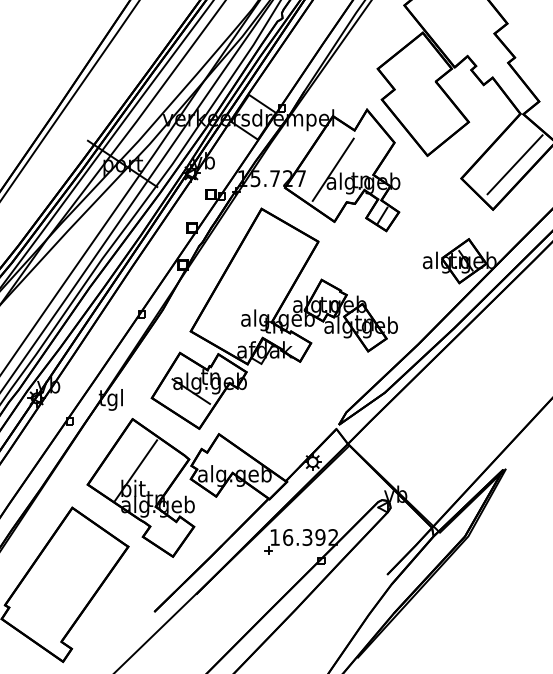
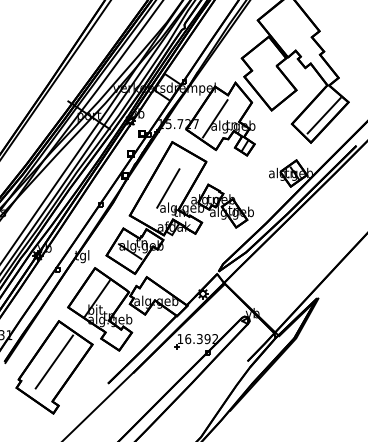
line: (255, 286) -> (168, 188), added
line: (64, 574) -> (54, 361), added

